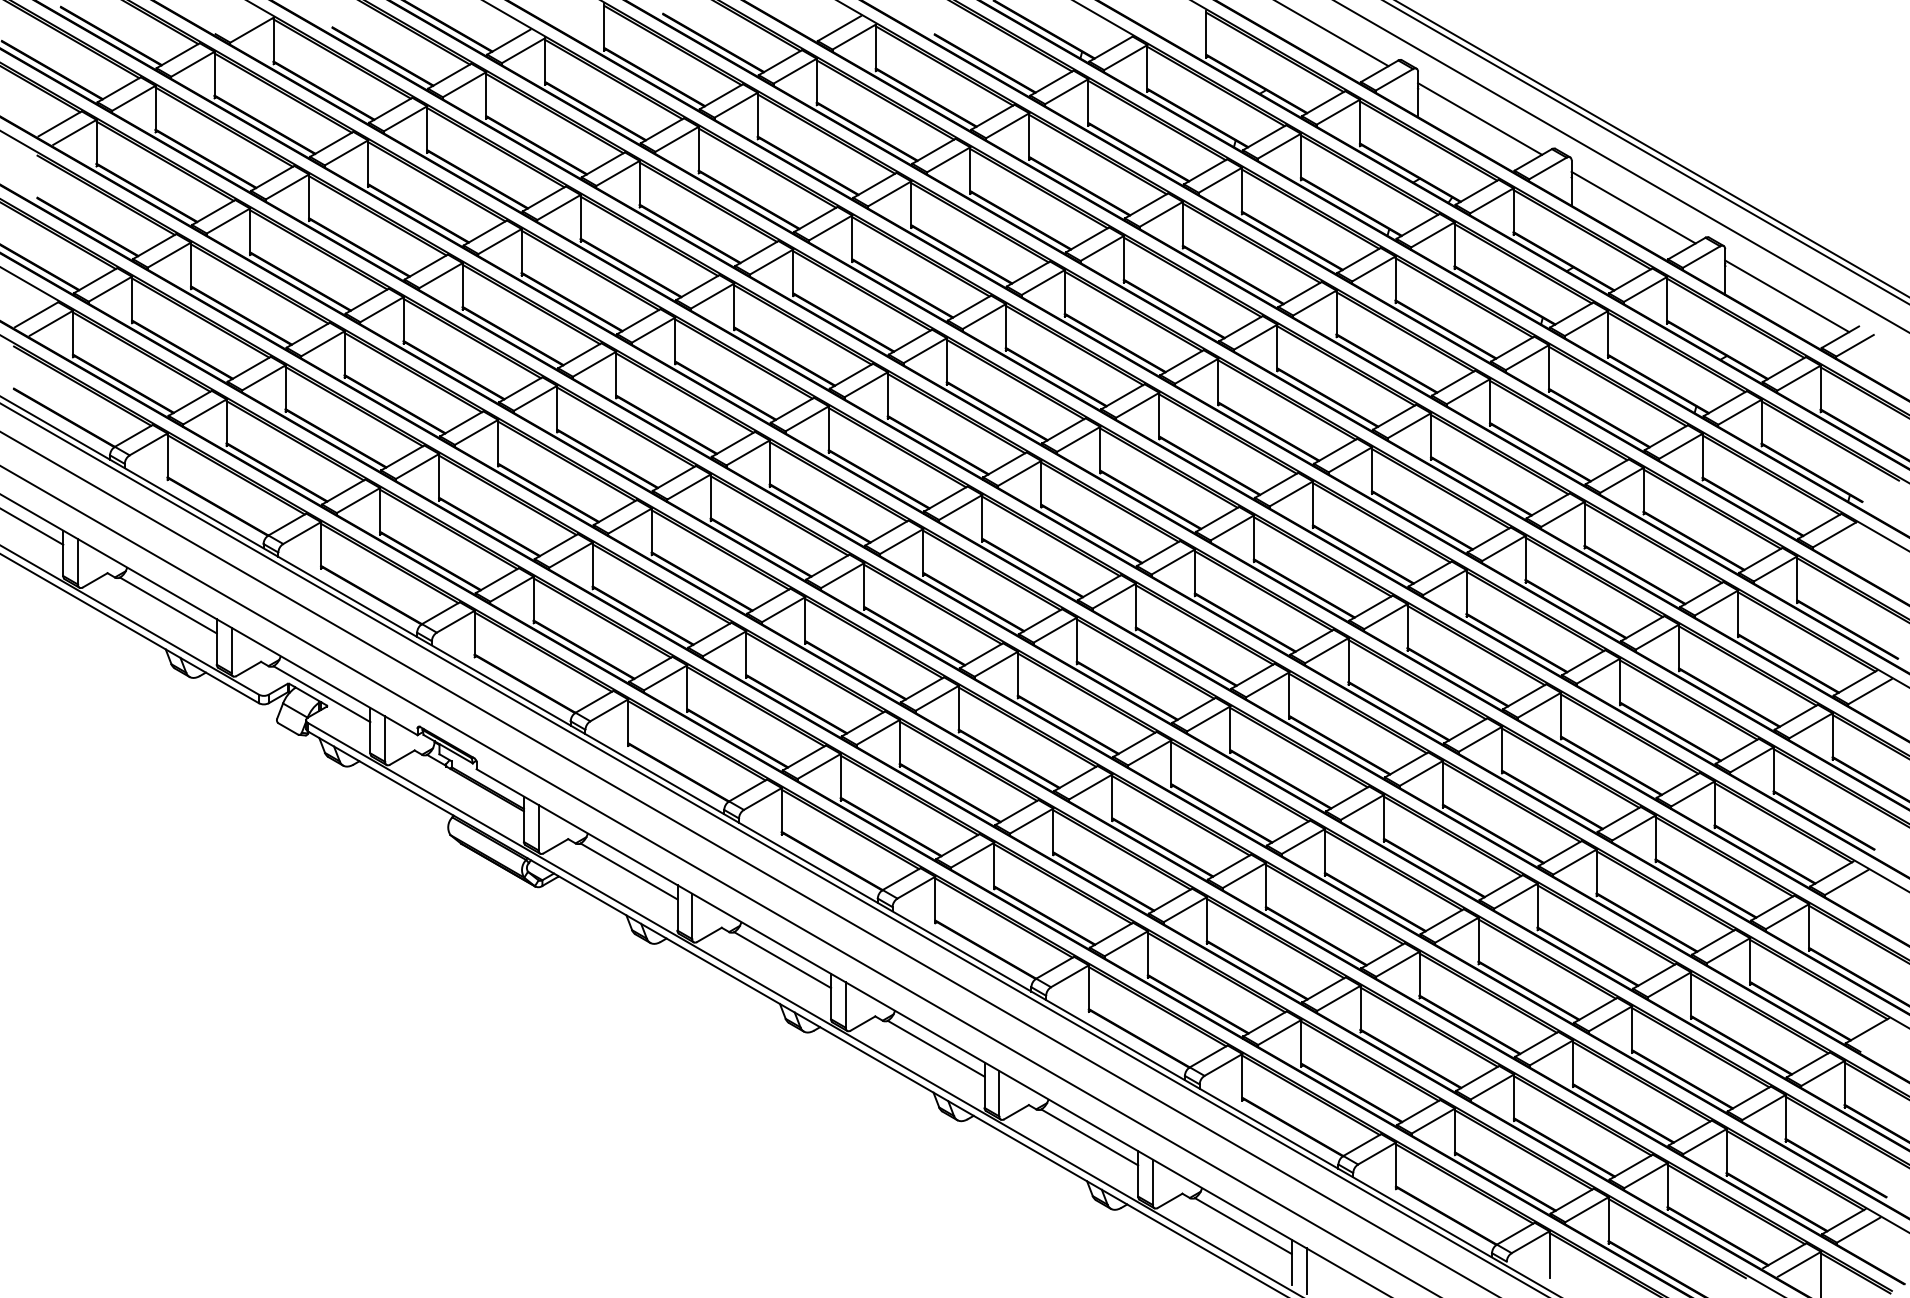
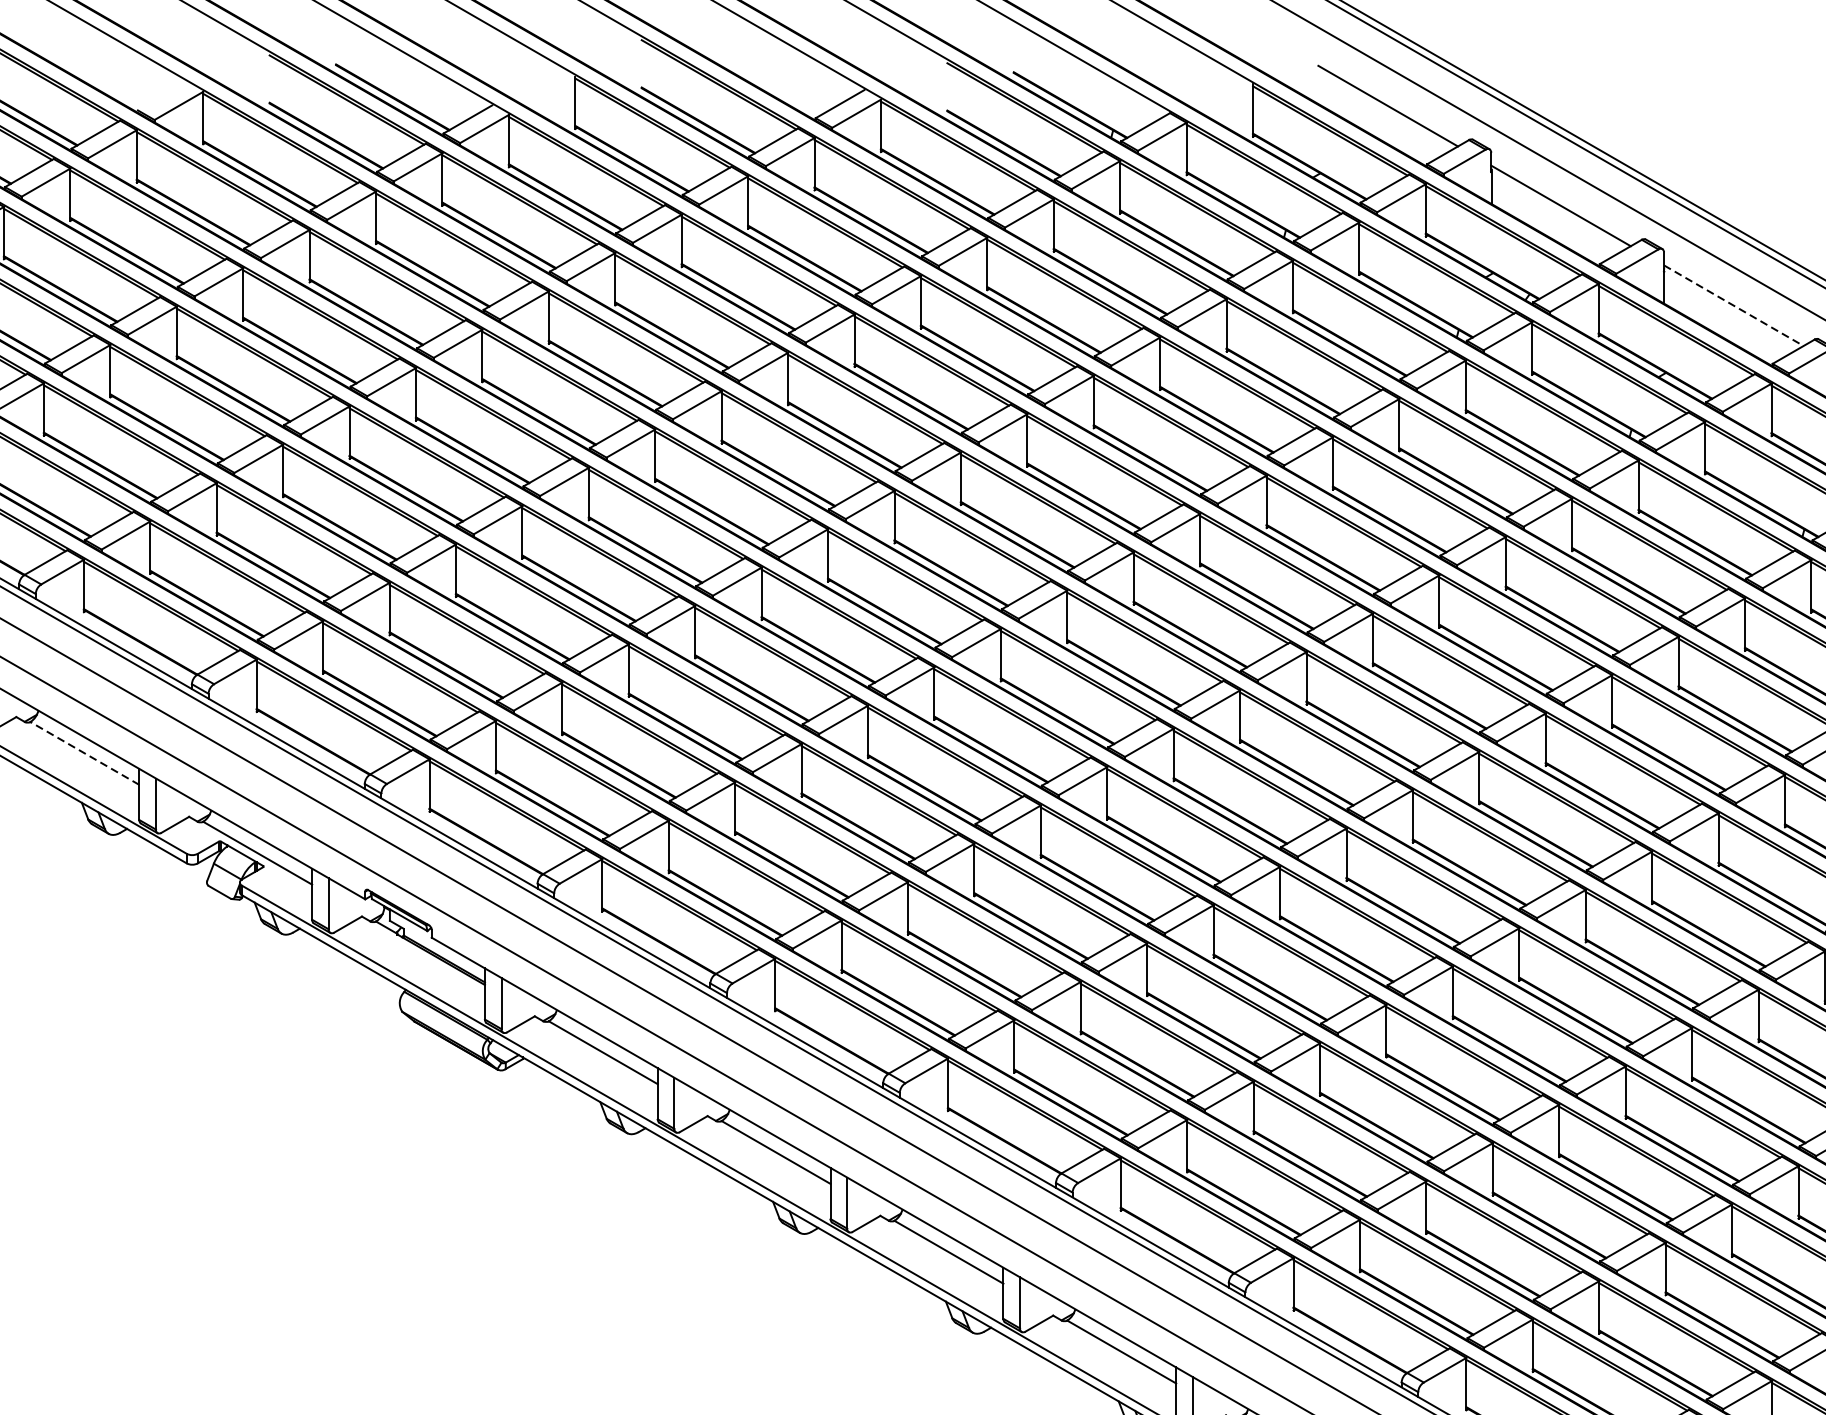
line: (1633, 207) -> (1733, 305), solid -> dashed
line: (168, 605) -> (84, 753), solid -> dashed

